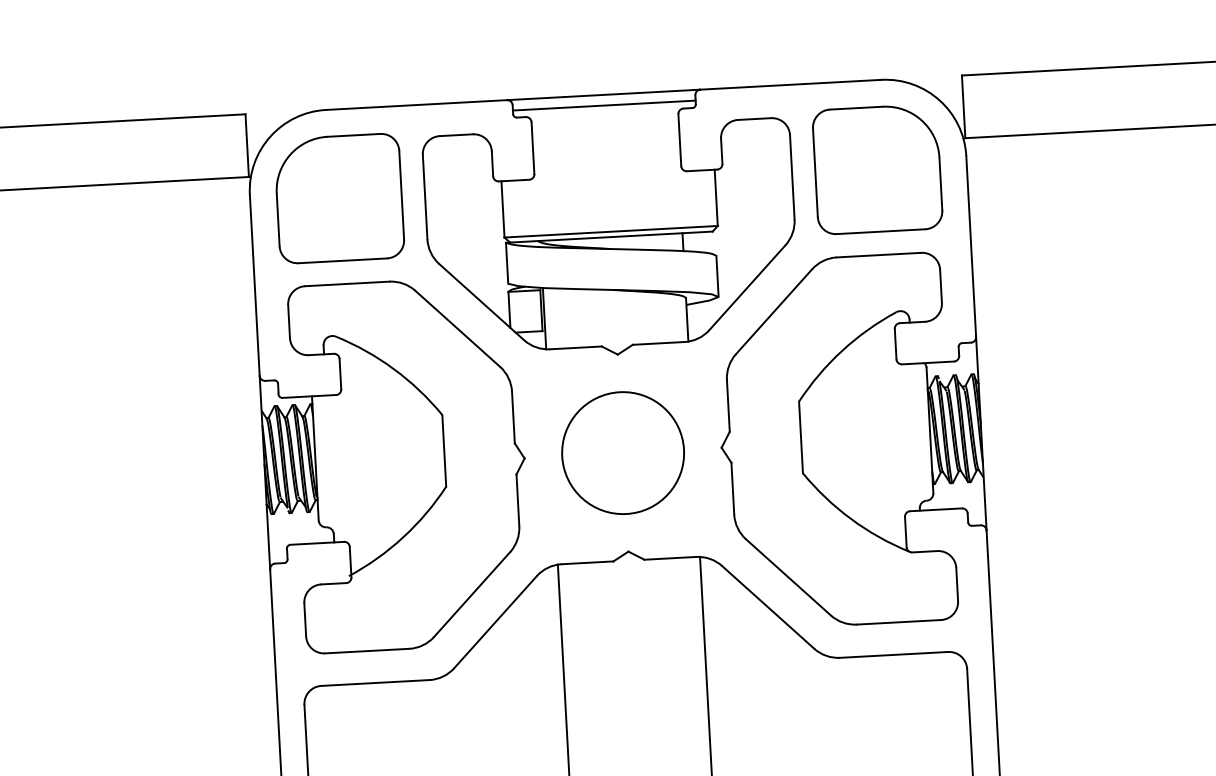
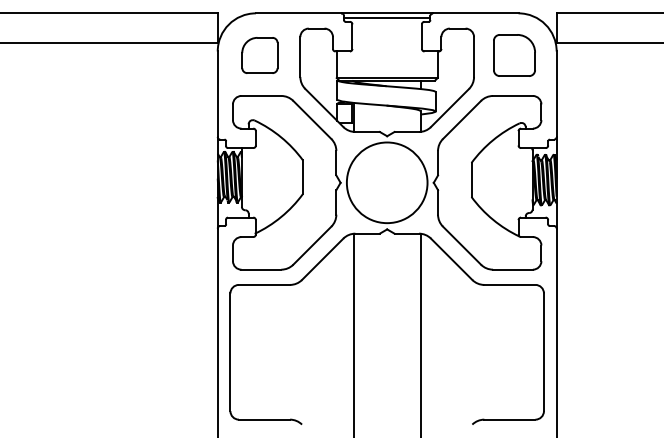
part: (877, 169) -> (514, 55), size x0.7
part: (338, 198) -> (259, 55), size x0.6
circle: (623, 452) -> (387, 182), size x1.4

